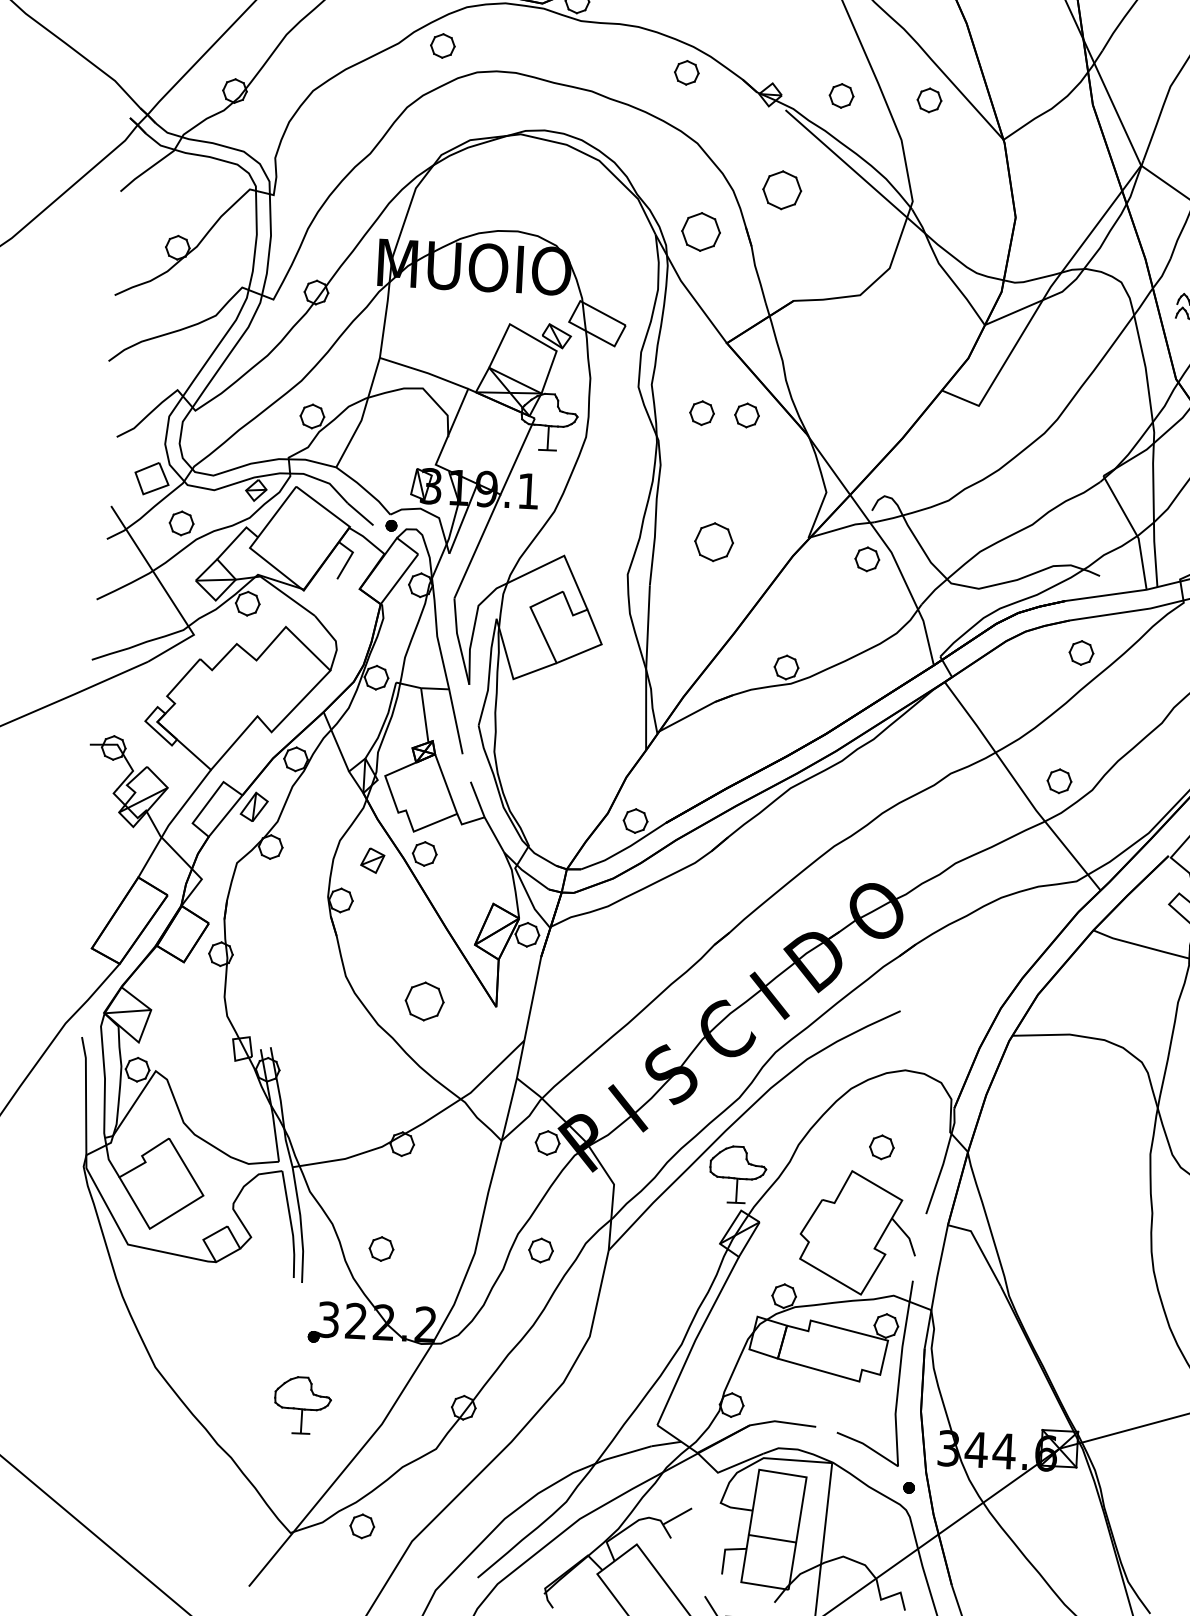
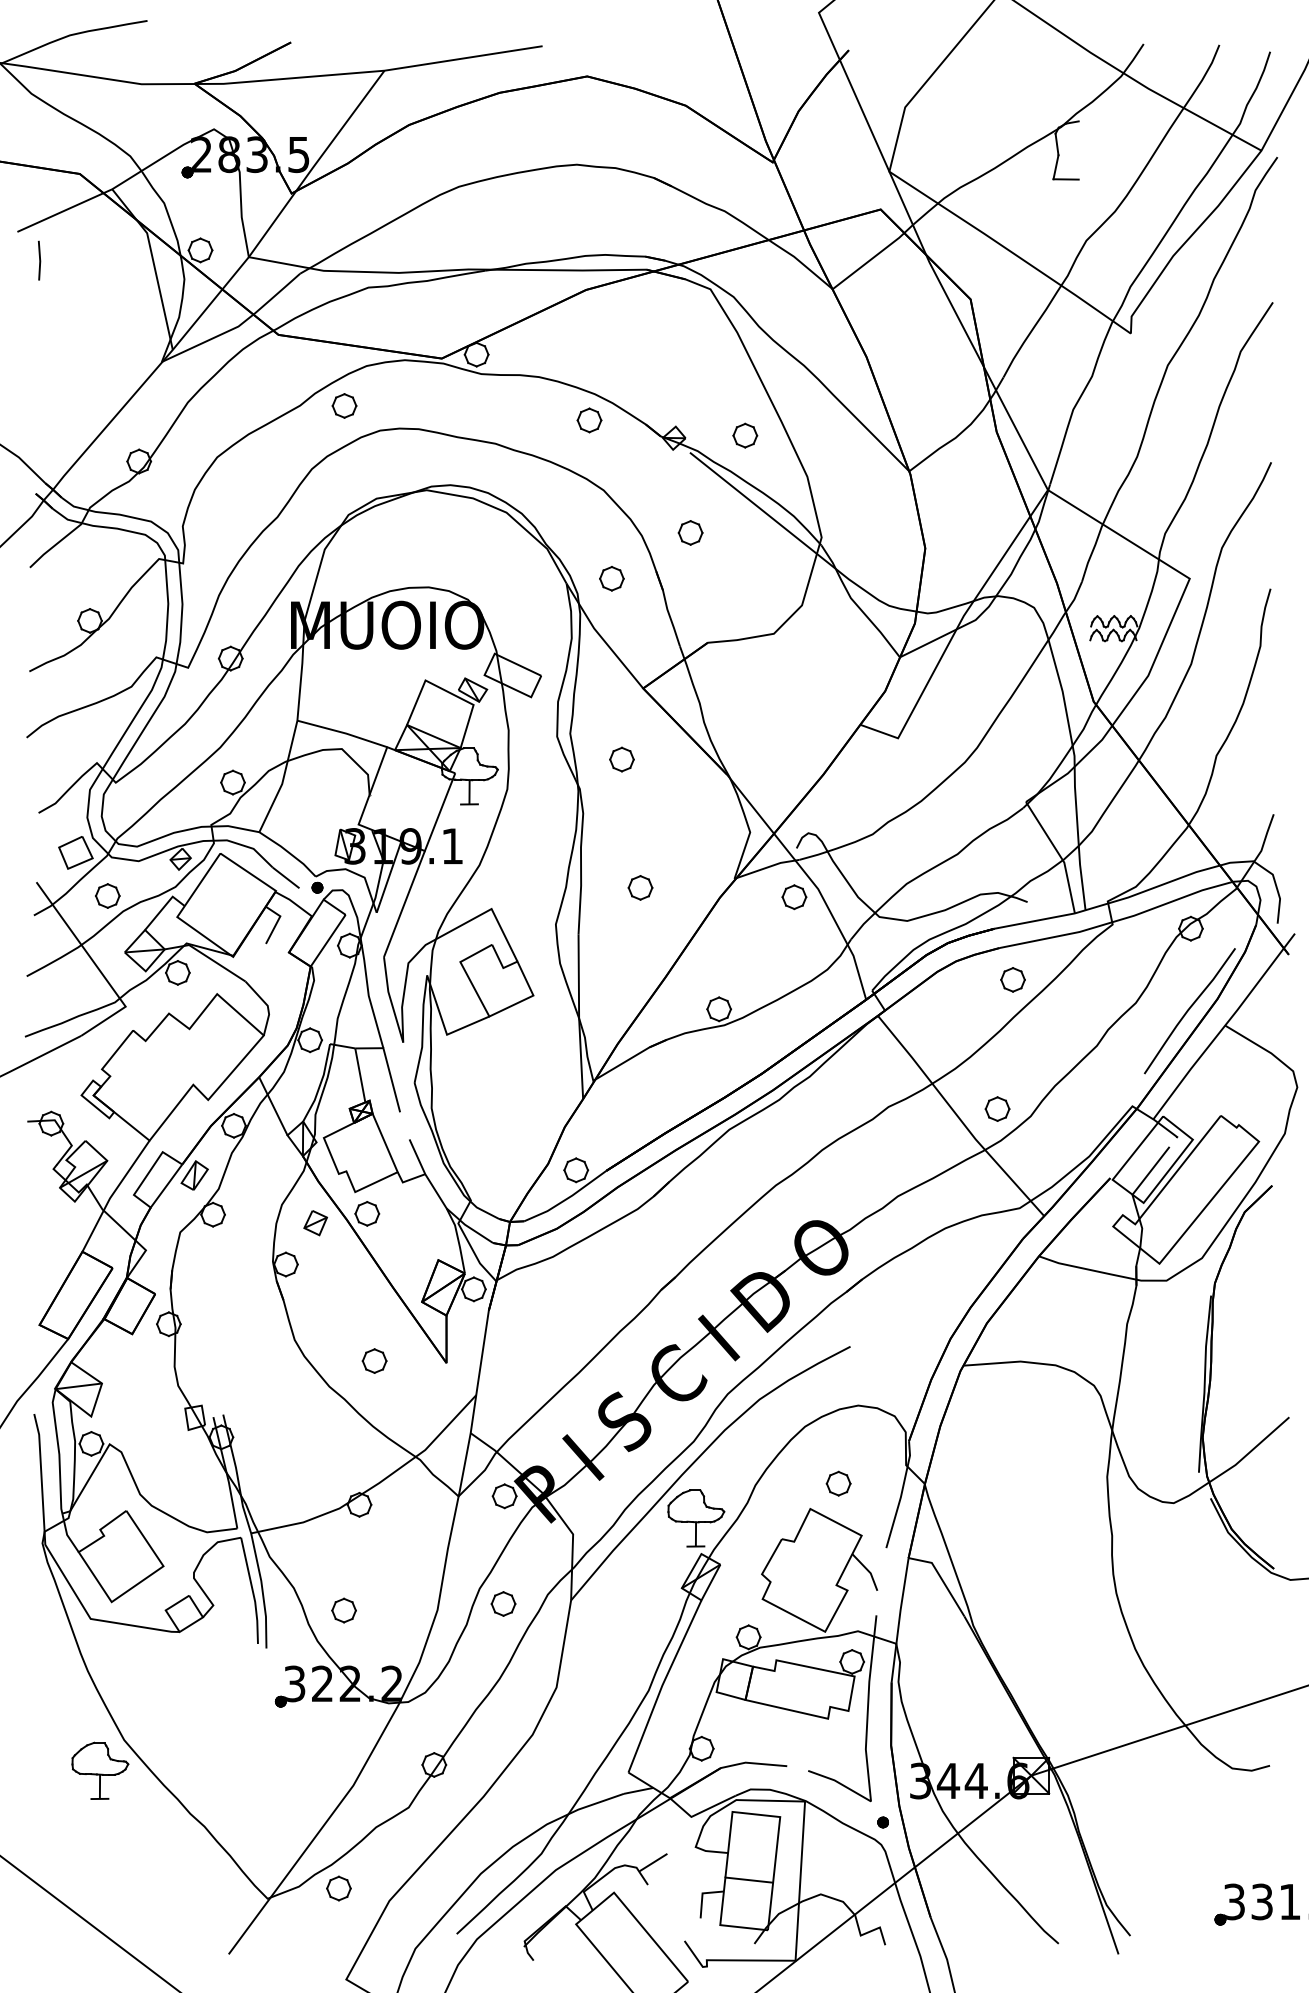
part: (929, 100) -> (833, 435), removed
part: (782, 189) -> (690, 532), size x0.62
part: (700, 231) -> (611, 578), size x0.62
part: (746, 415) -> (666, 759), removed
part: (714, 541) -> (640, 887), size x0.62
part: (424, 1000) -> (374, 1360), size x0.62
part: (302, 1405) -> (100, 1770), moved

